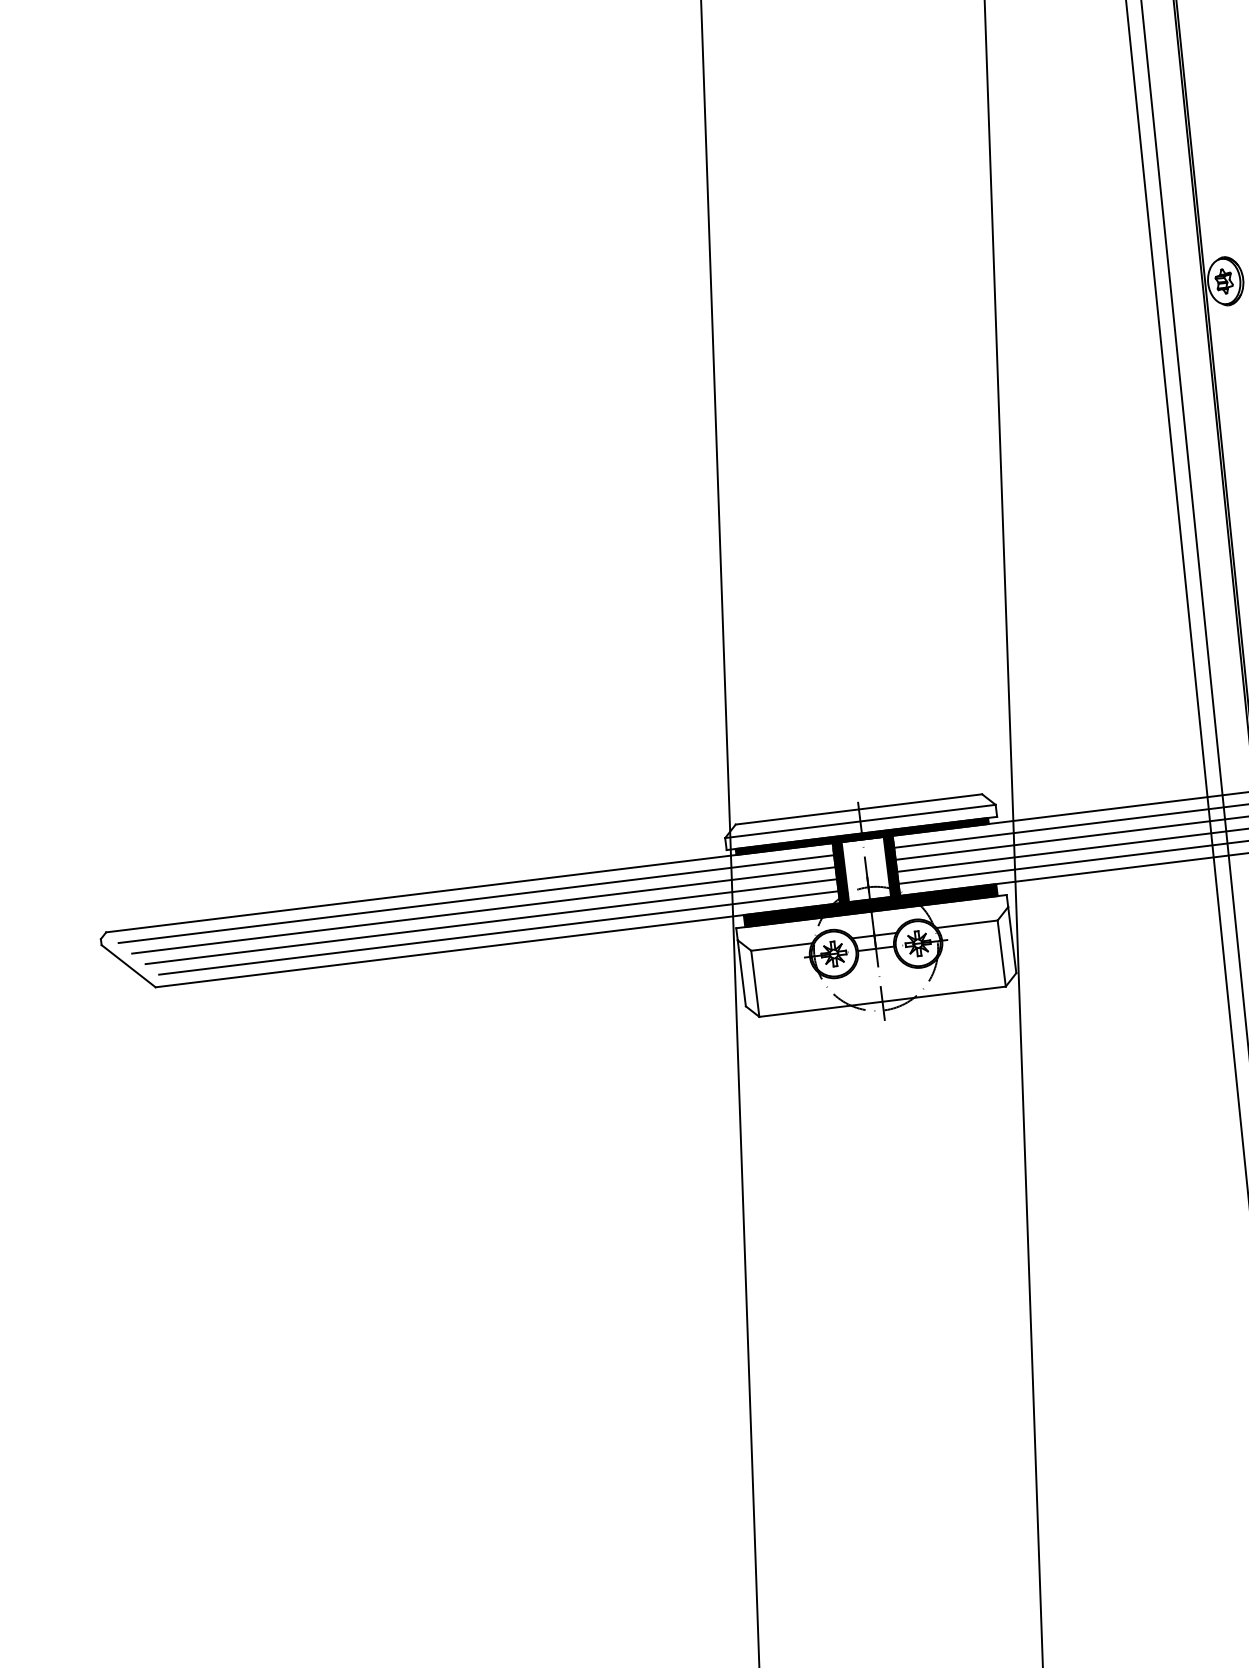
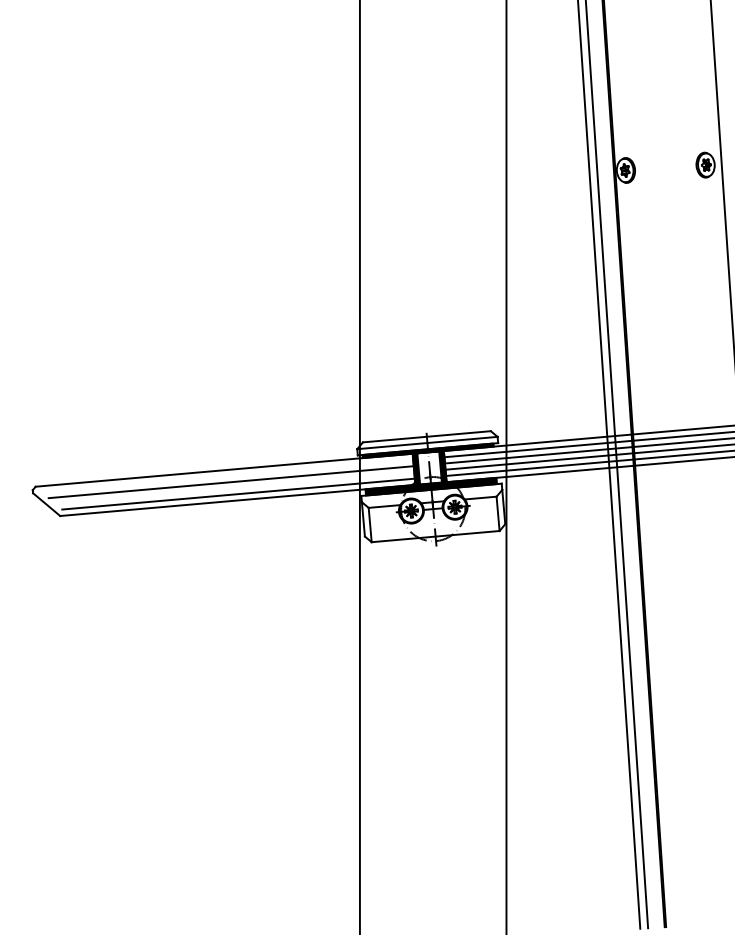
line: (476, 897) -> (227, 475), removed
line: (490, 920) -> (234, 487), removed

